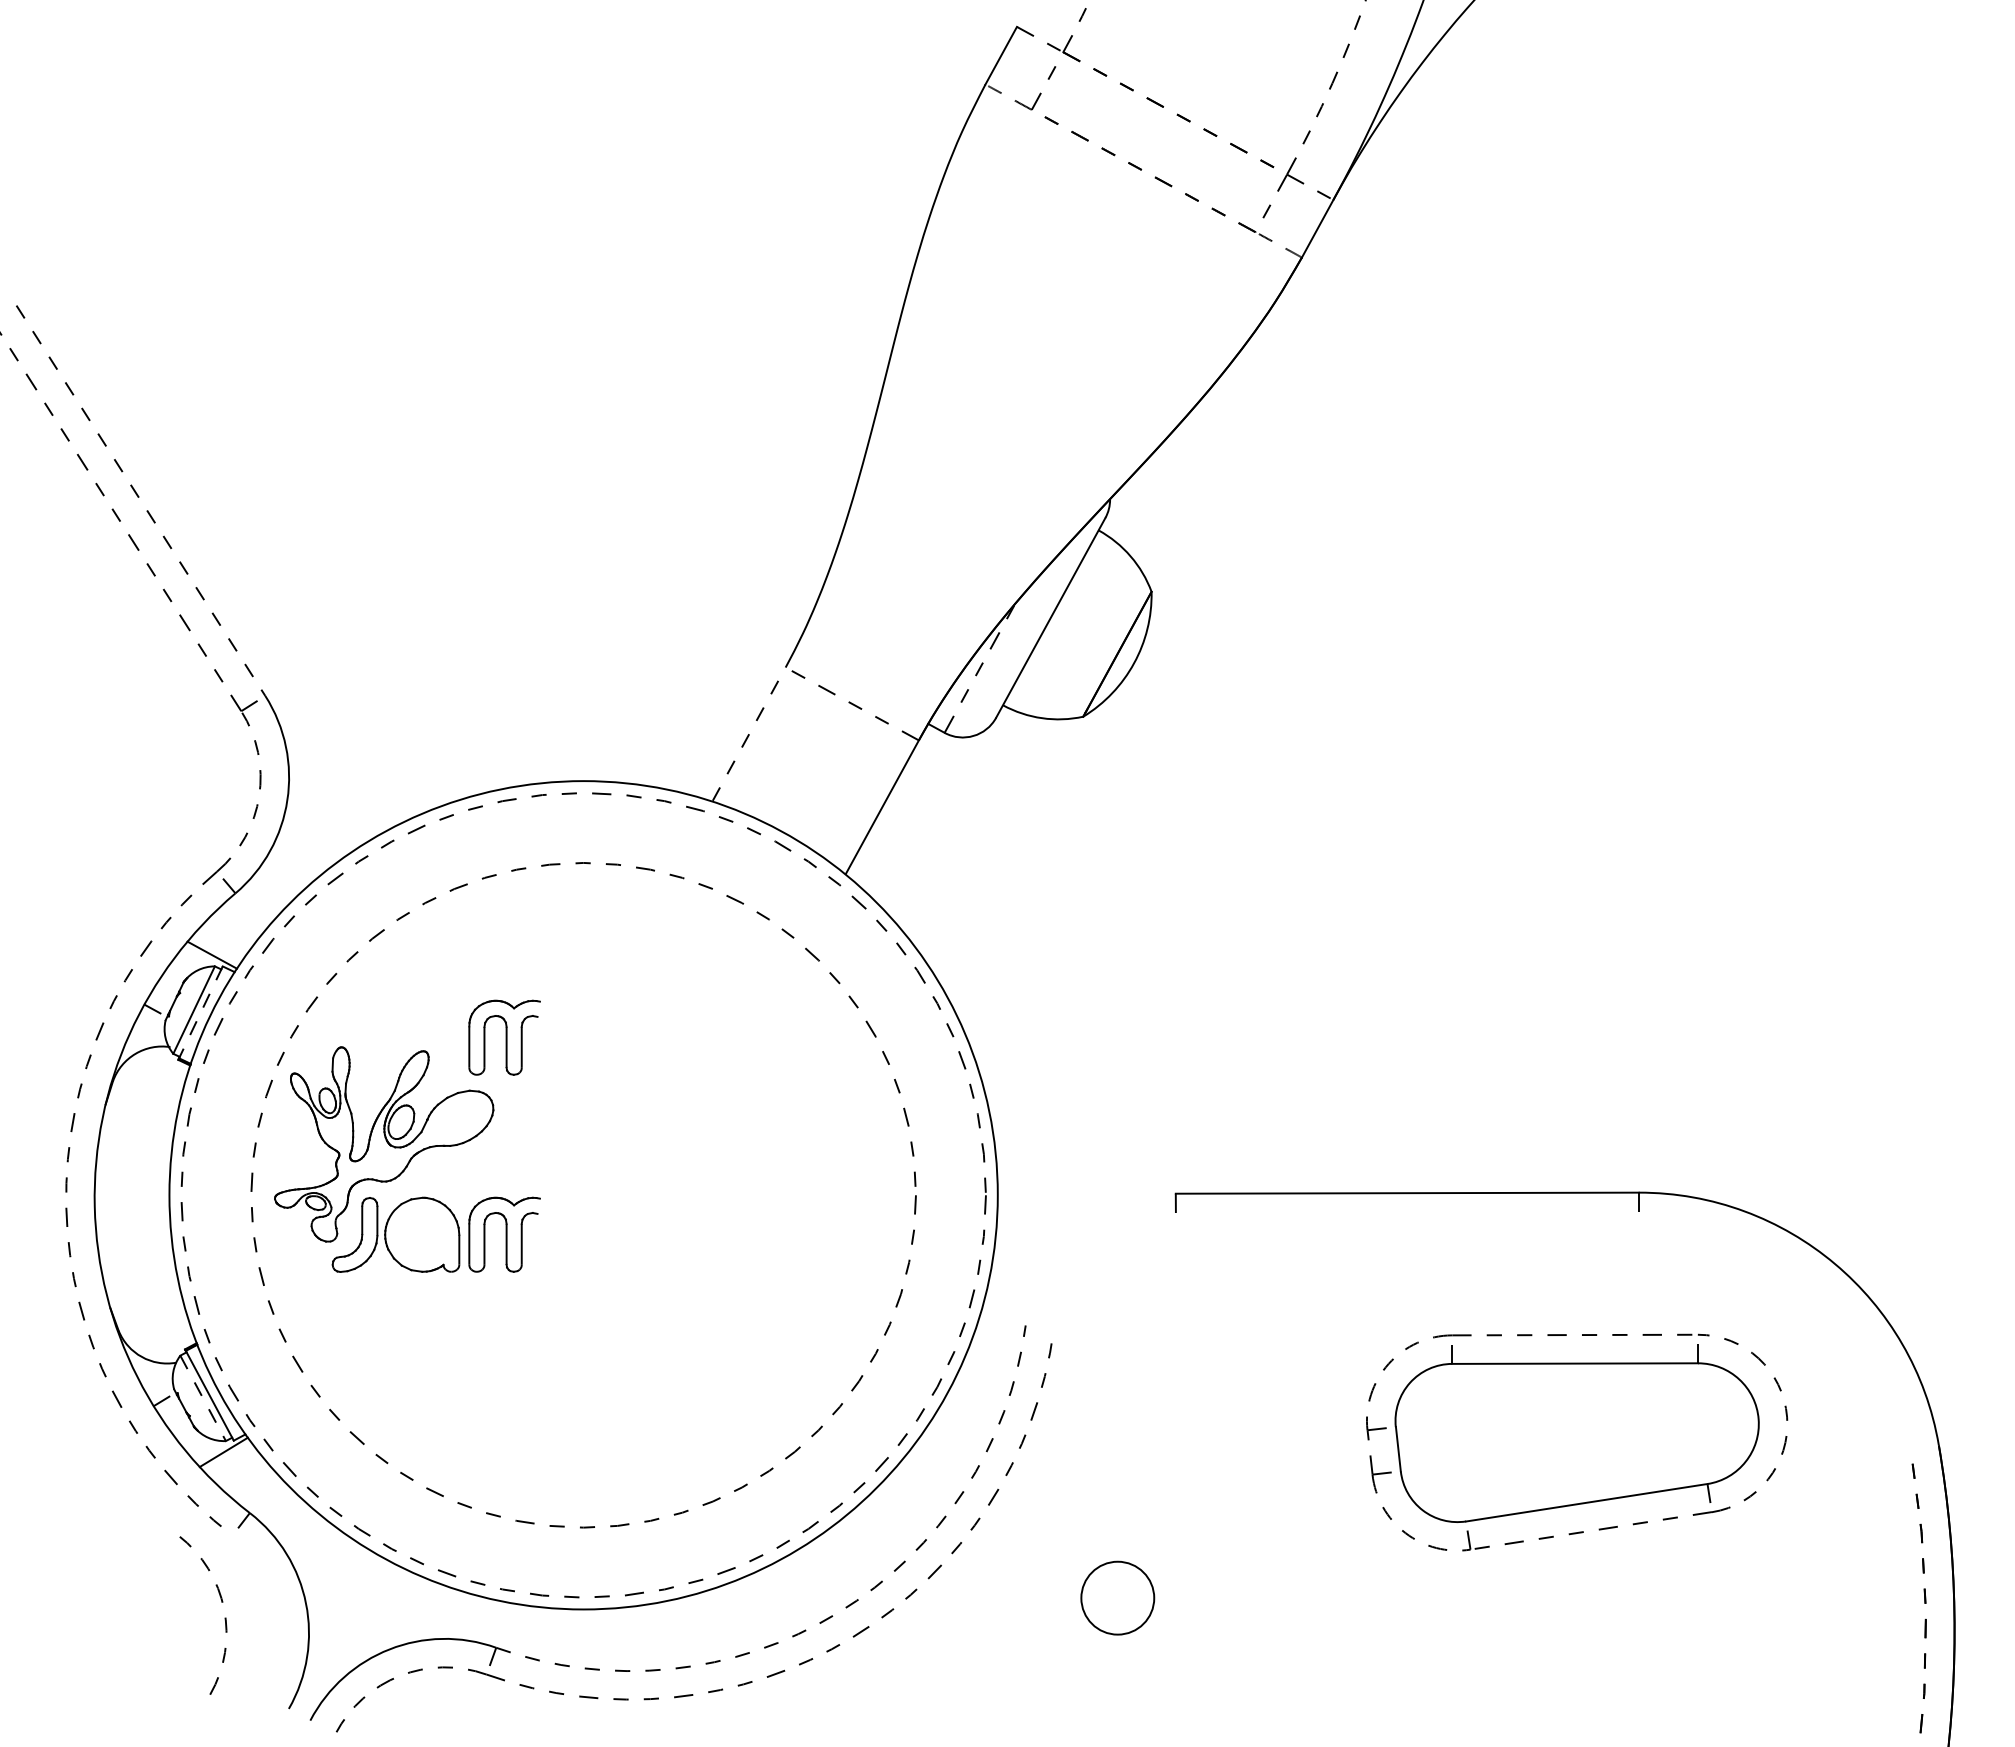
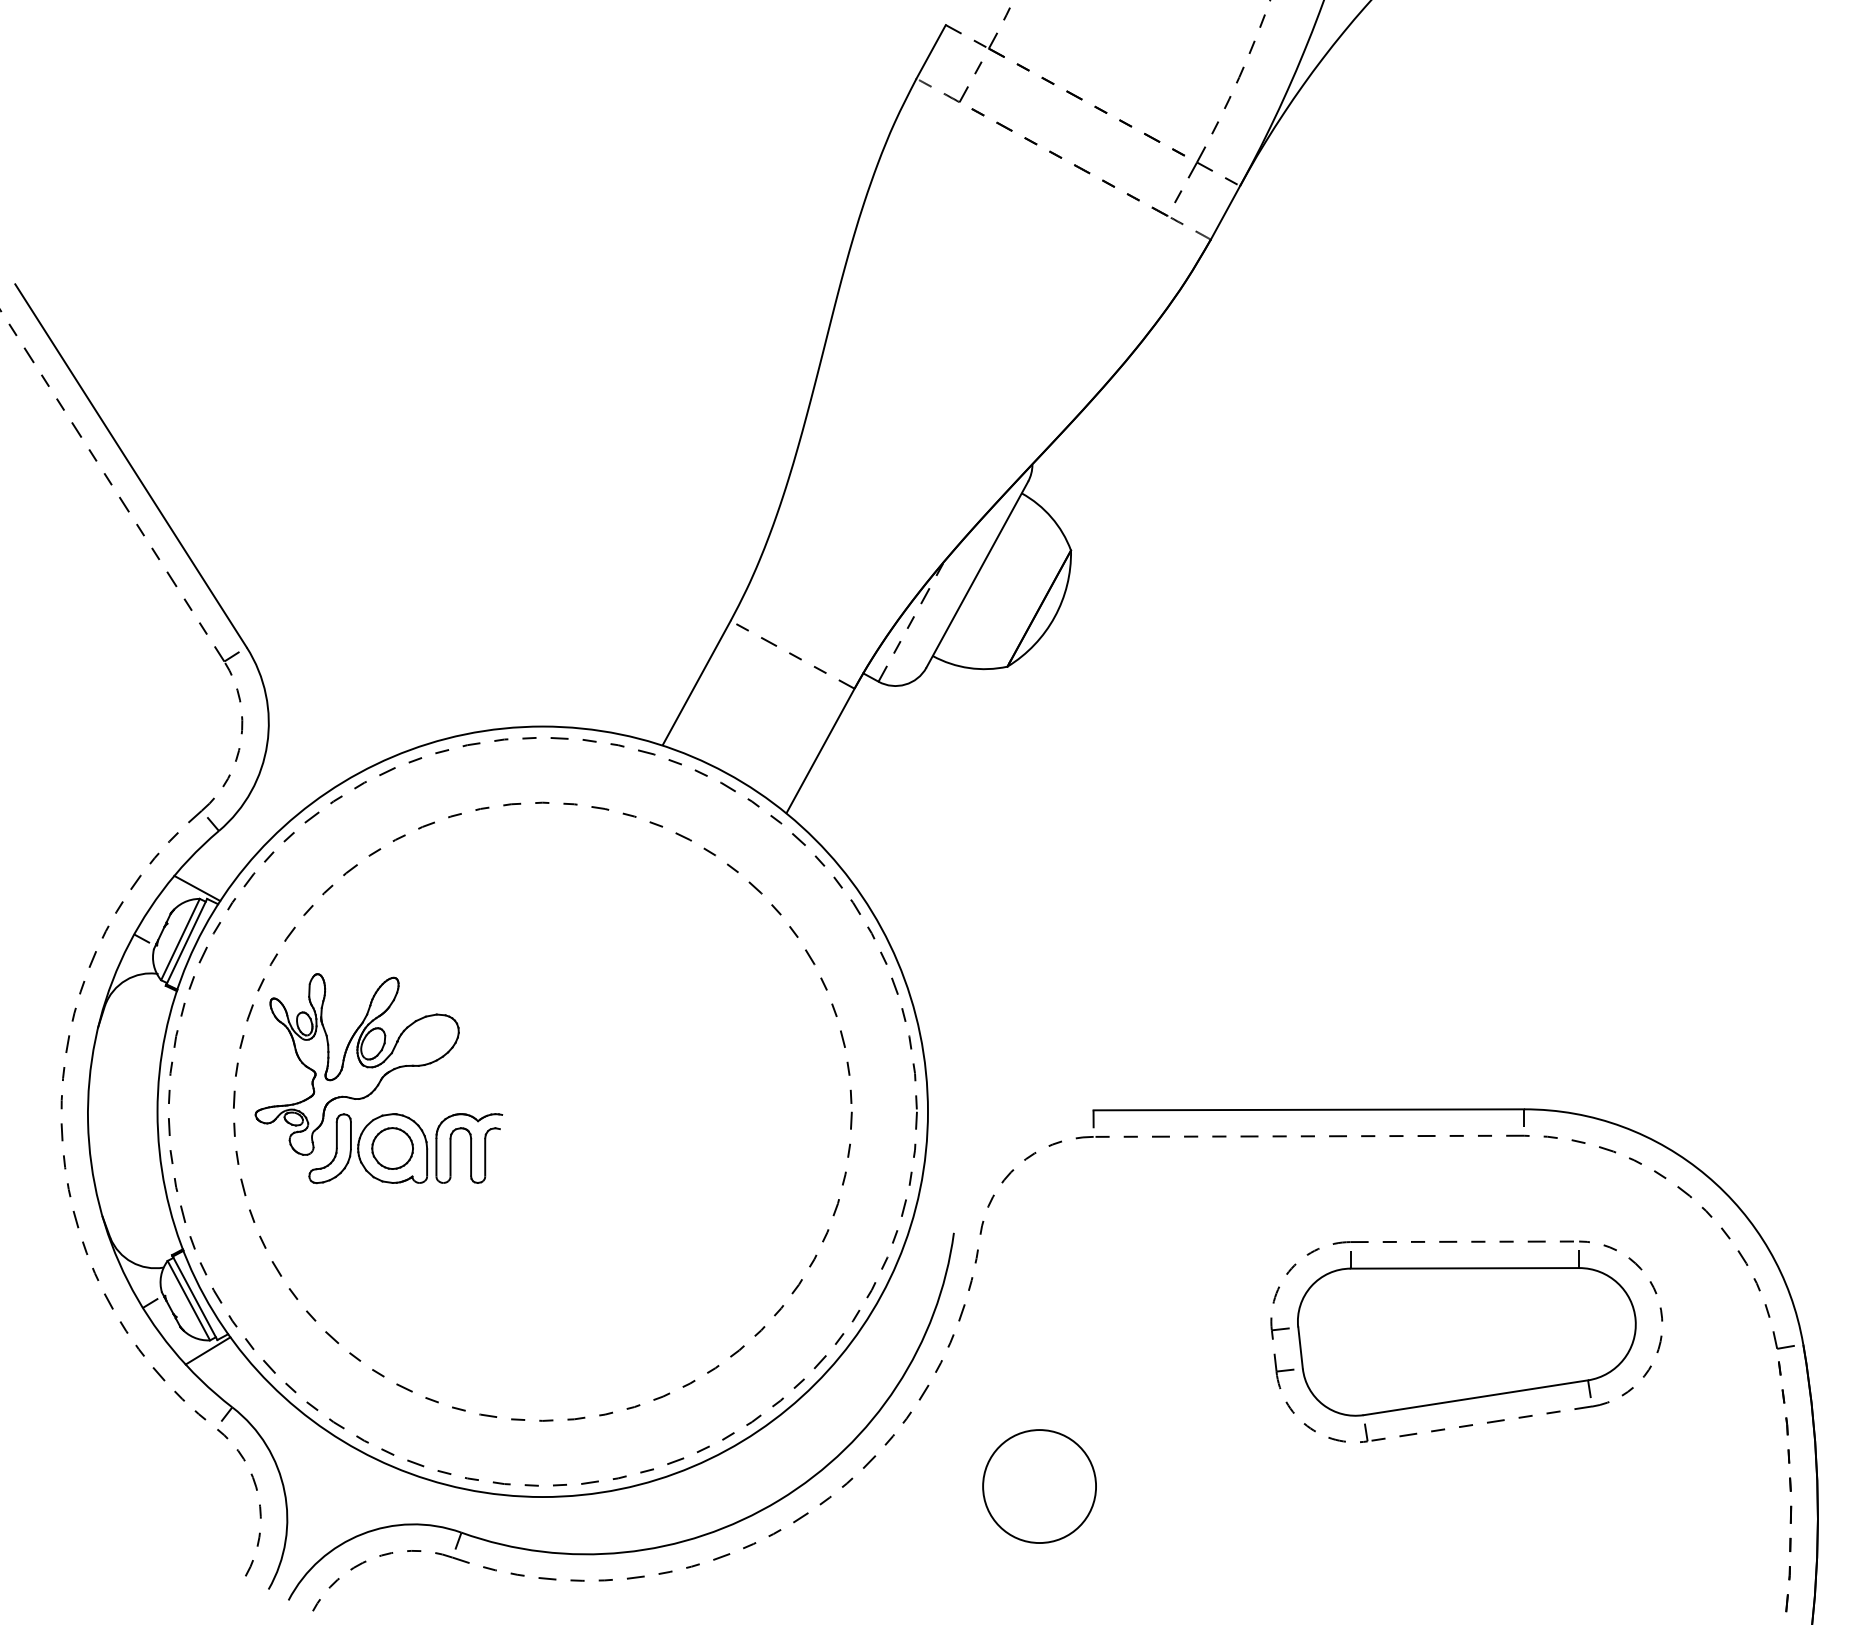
line: (141, 501) -> (131, 466), dashed -> solid
line: (749, 734) -> (697, 683), dashed -> solid
line: (200, 1012) -> (186, 941), dashed -> solid
part: (504, 1037) -> (469, 965), removed
part: (1494, 1222) -> (1389, 1137), added
part: (422, 1234) -> (392, 1148), added
line: (203, 1398) -> (189, 1300), dashed -> solid
circle: (1117, 1597) -> (1039, 1485), size x1.67
arc: (837, 1612) -> (778, 1499), dashed -> solid
arc: (224, 1617) -> (258, 1504), moved

